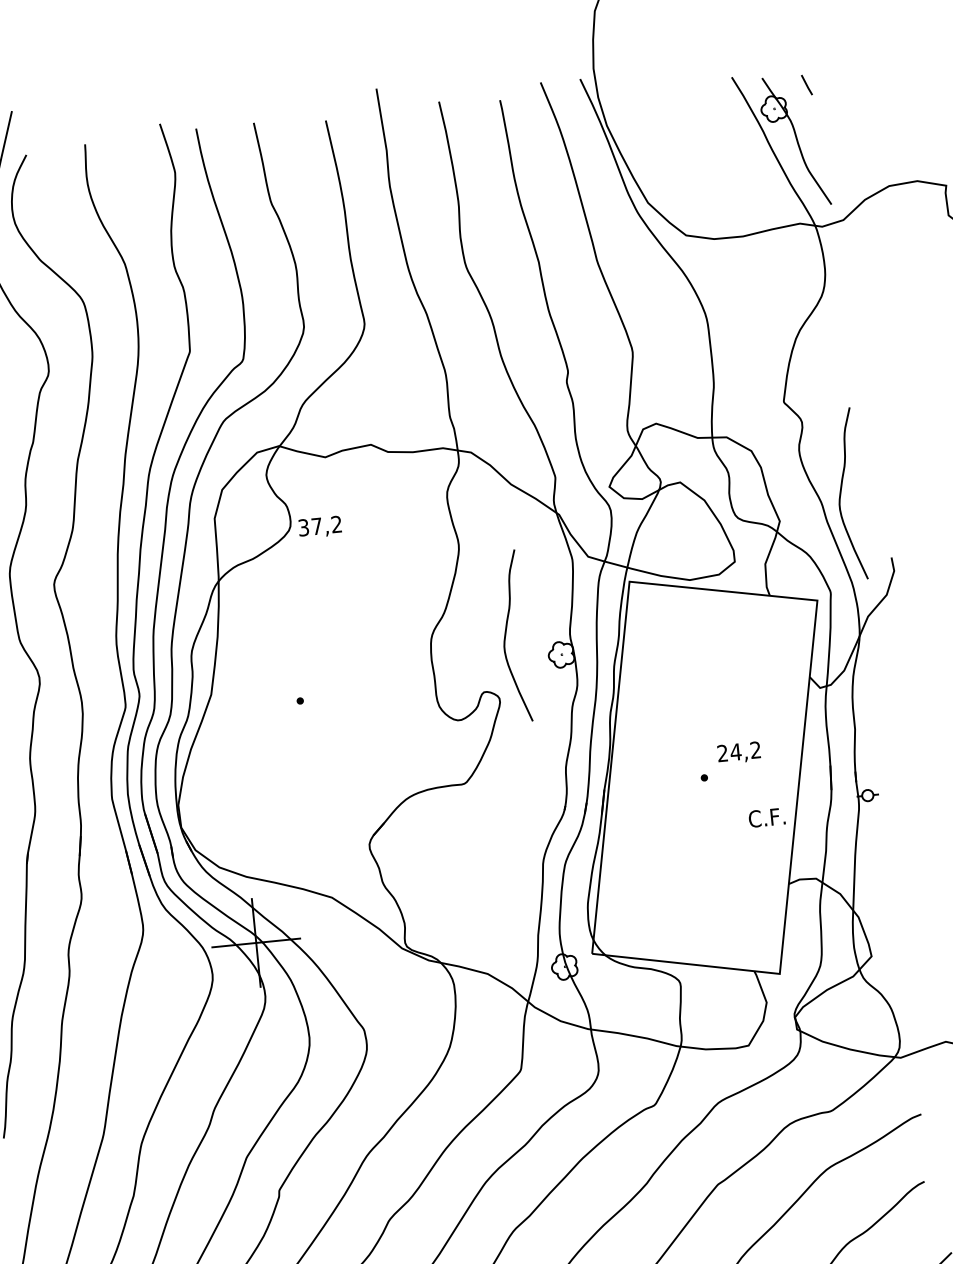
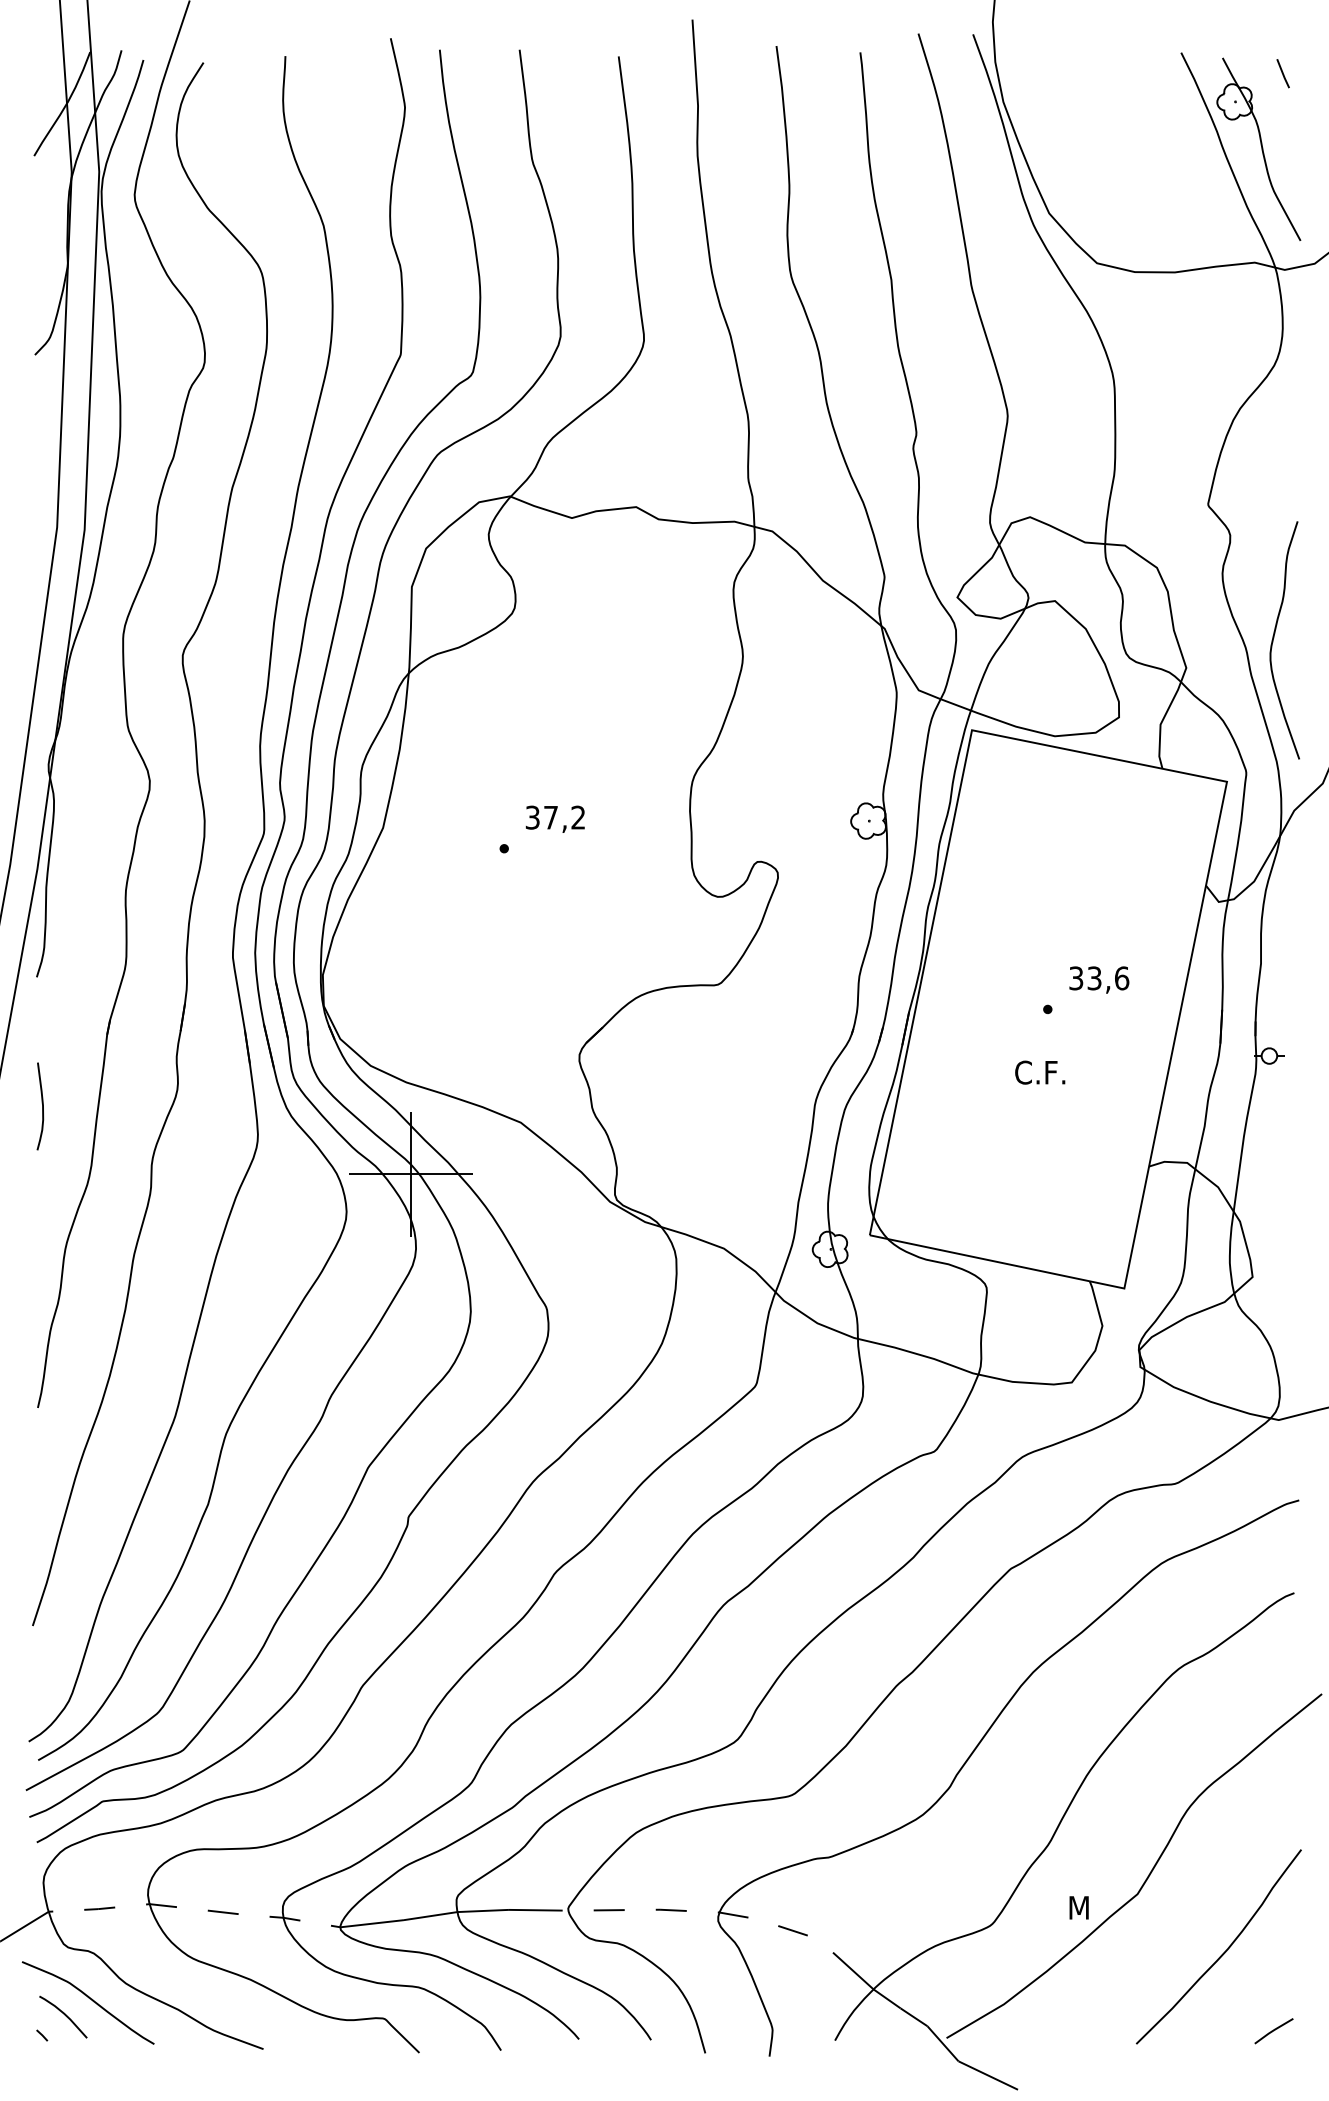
text: (319, 526) -> (554, 818), moved
curve: (506, 635) -> (795, 787), removed
text: (739, 751) -> (1099, 978), 24,2 -> 33,6
text: (767, 817) -> (1040, 1072), moved

